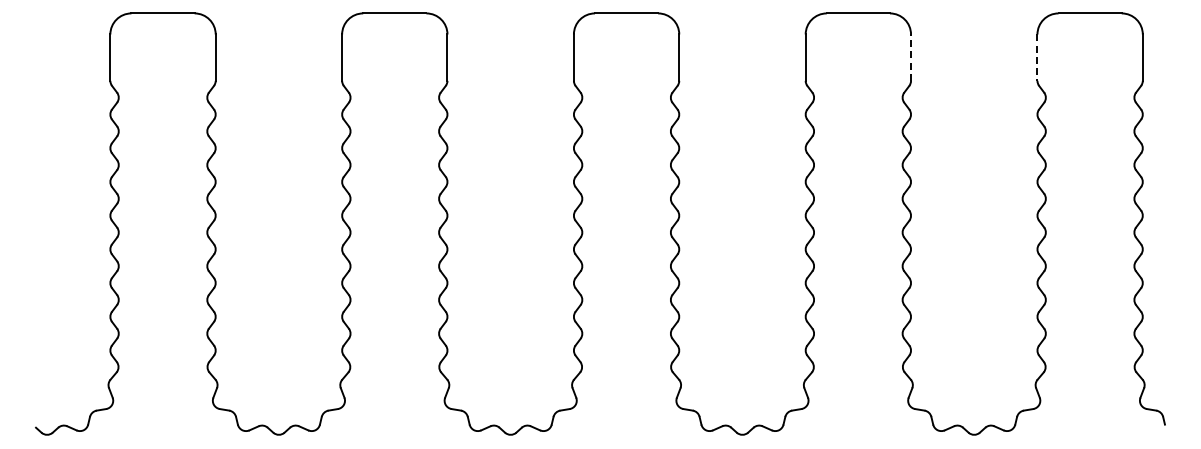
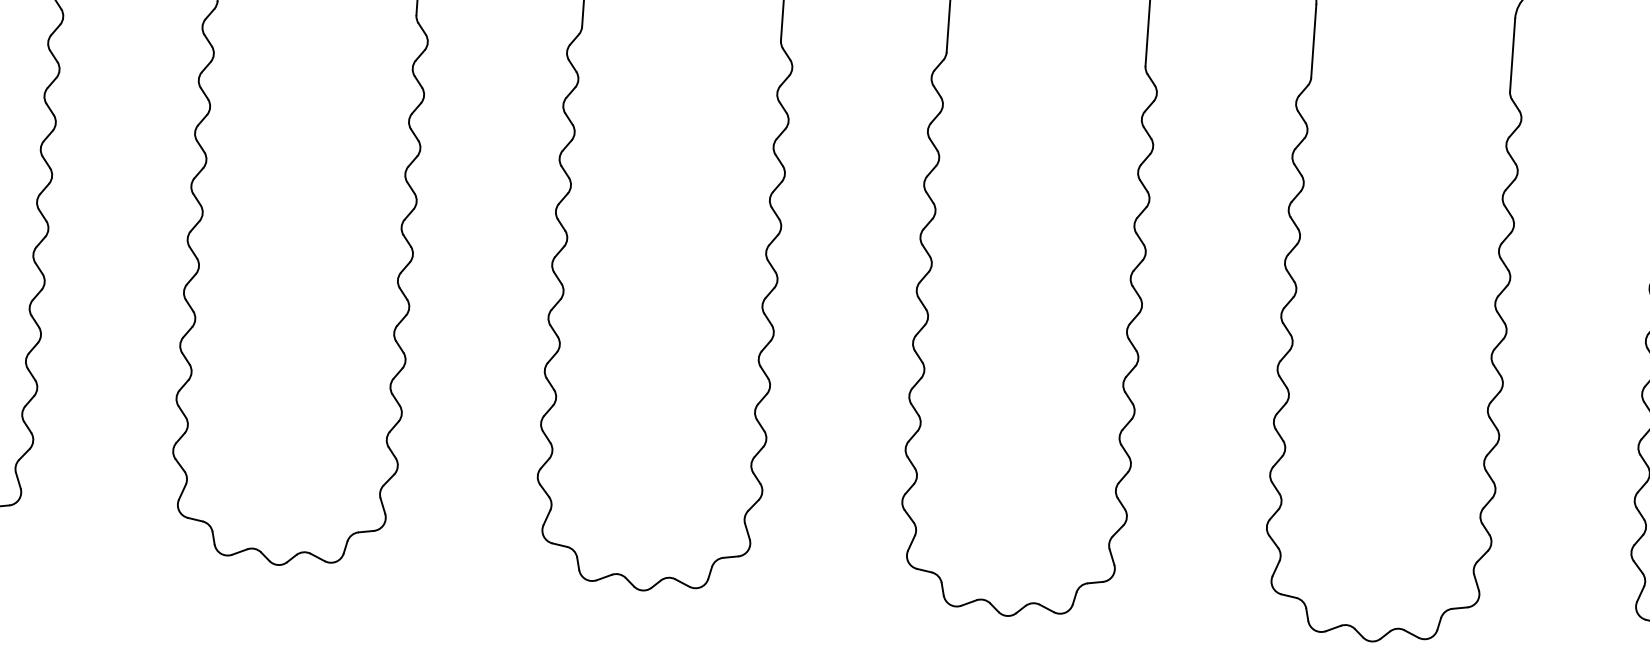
line: (911, 57) -> (1314, 41), dashed -> solid
line: (1037, 58) -> (1512, 56), dashed -> solid

